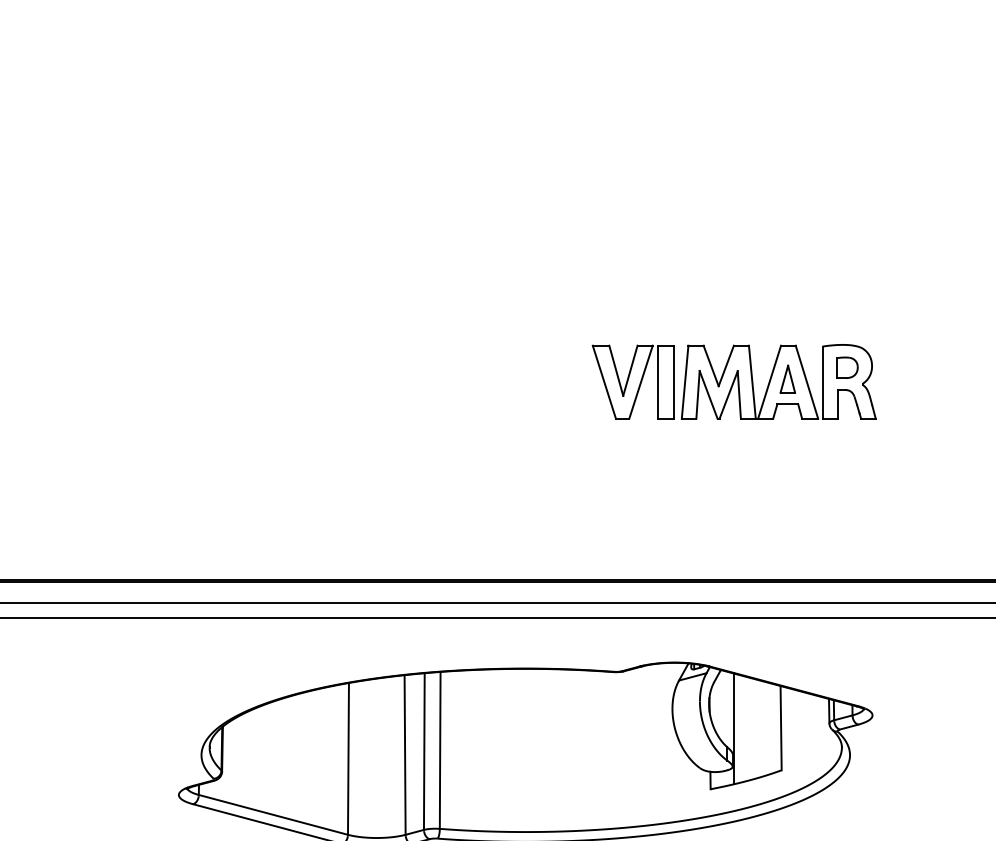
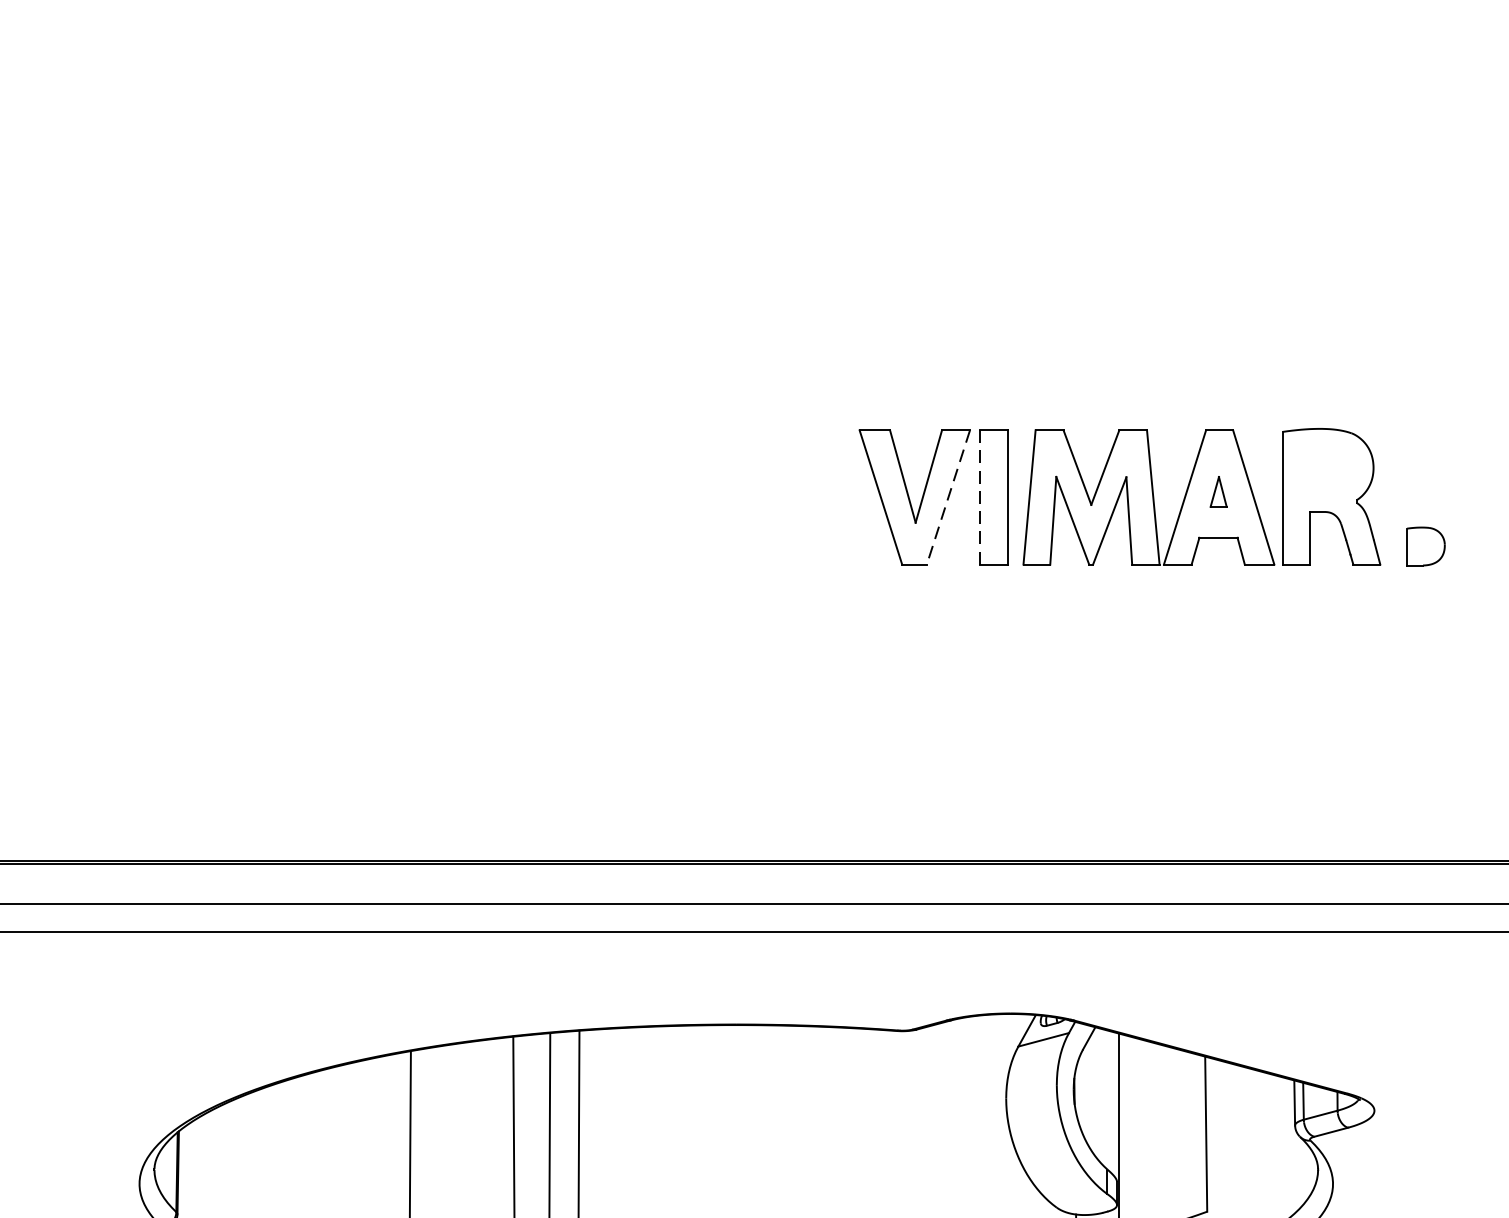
part: (847, 367) -> (1425, 545), moved
part: (787, 378) -> (1217, 490), size x0.6
line: (658, 381) -> (980, 496), solid -> dashed
line: (640, 382) -> (947, 498), solid -> dashed

